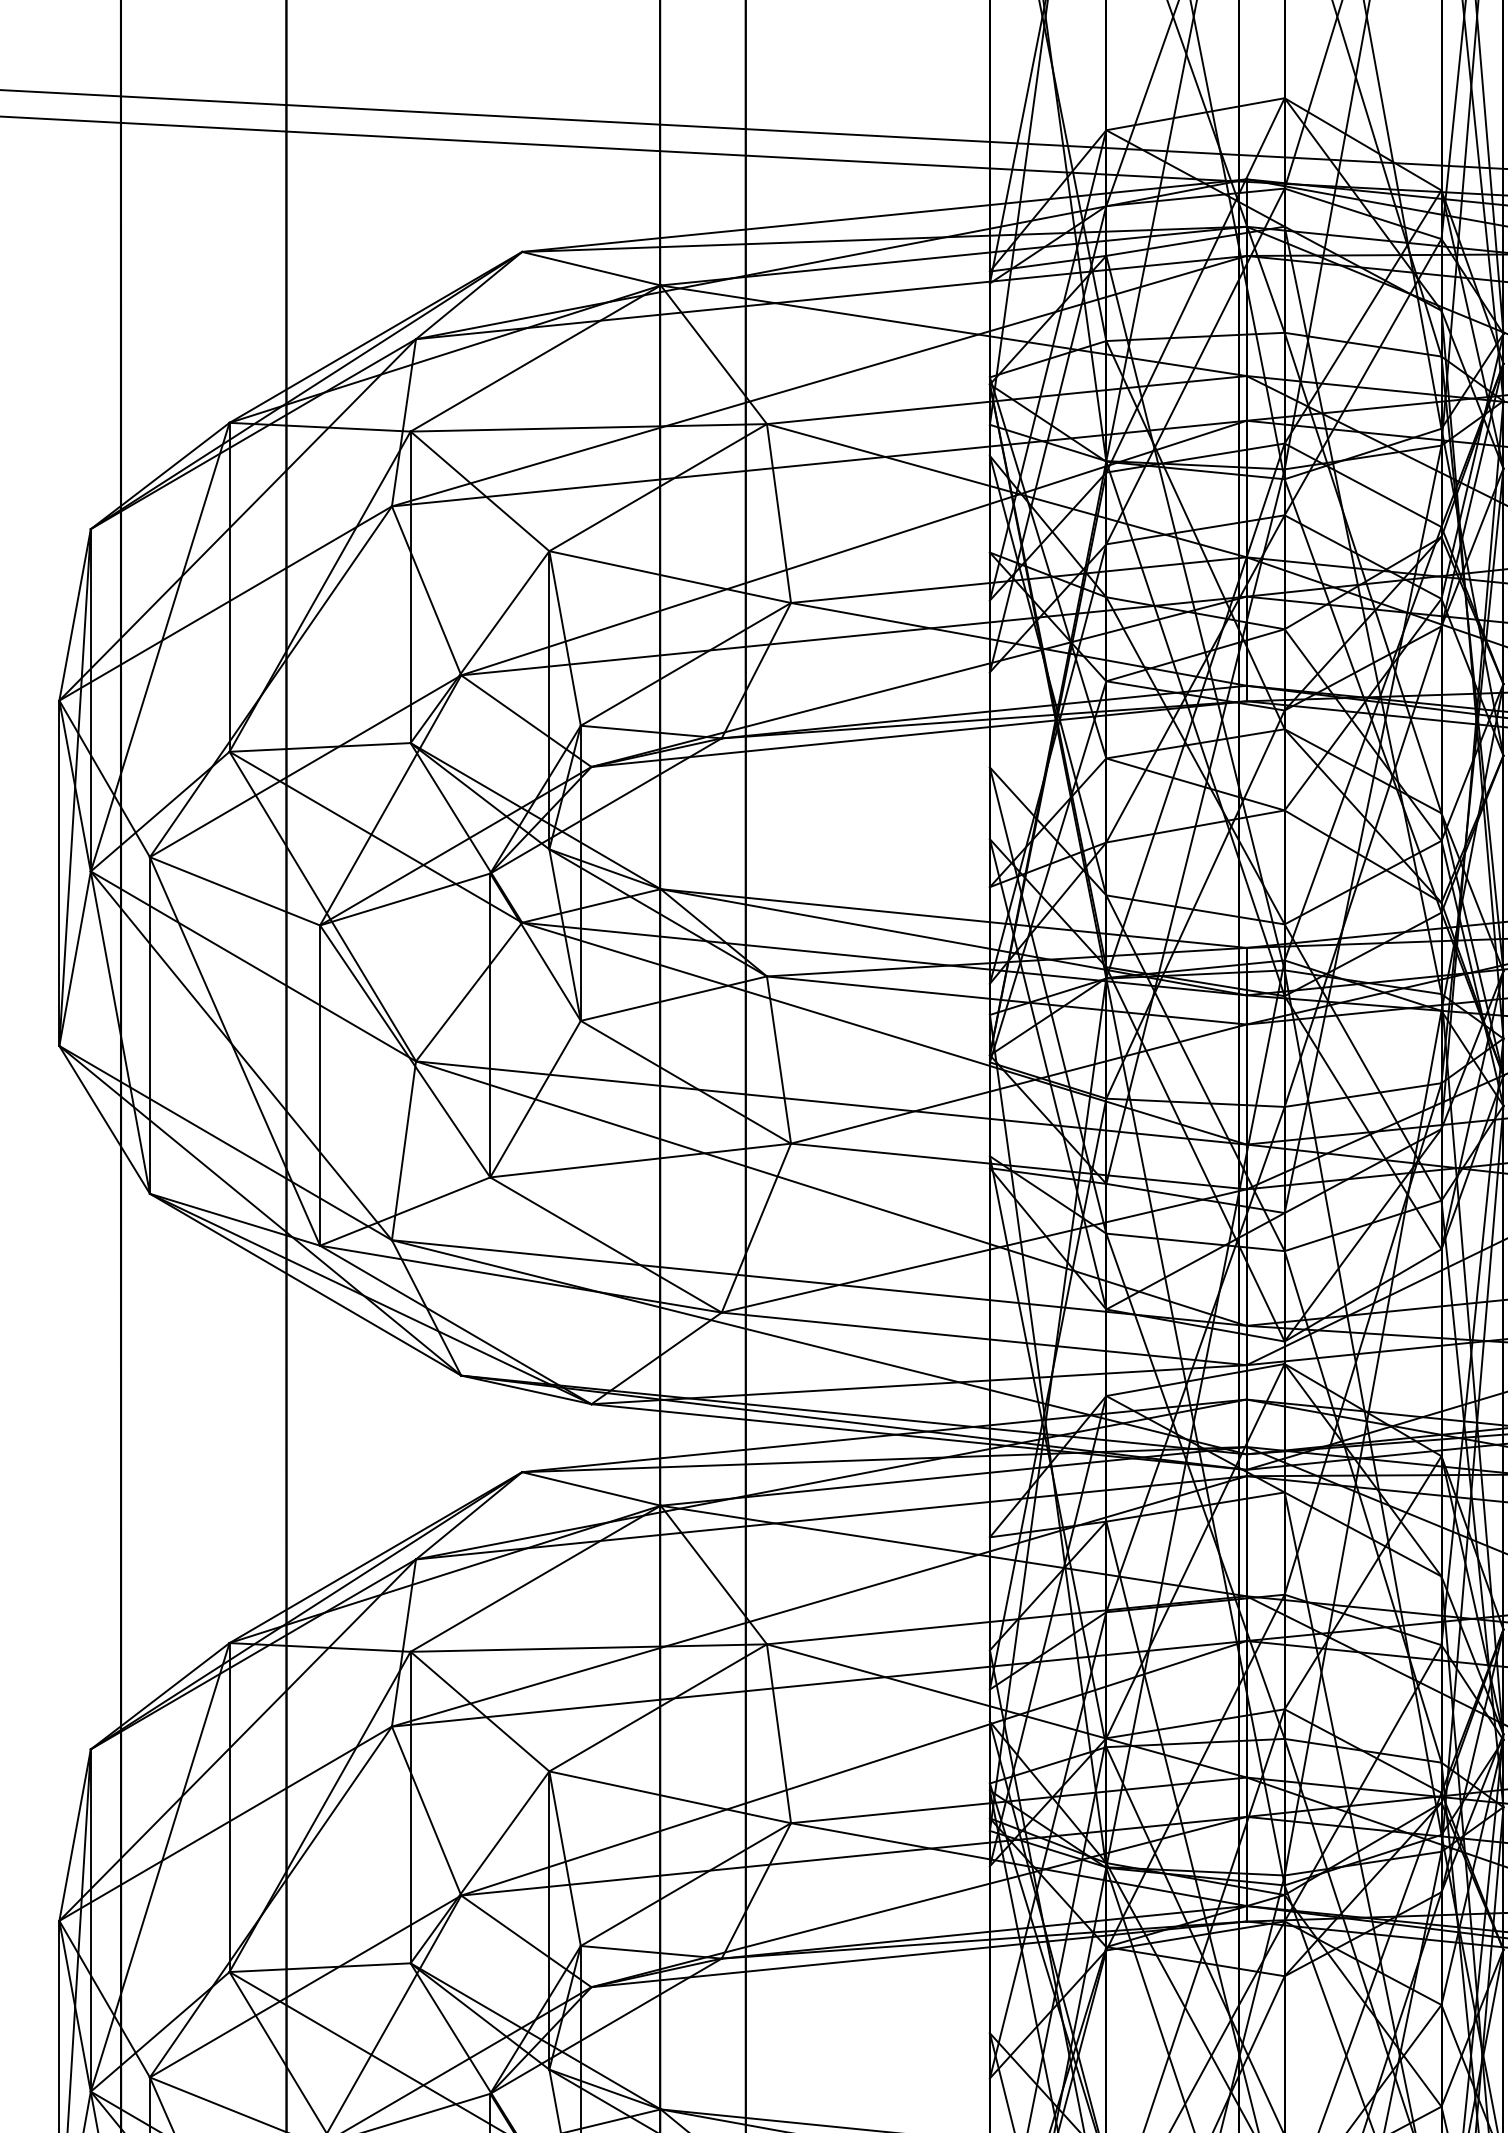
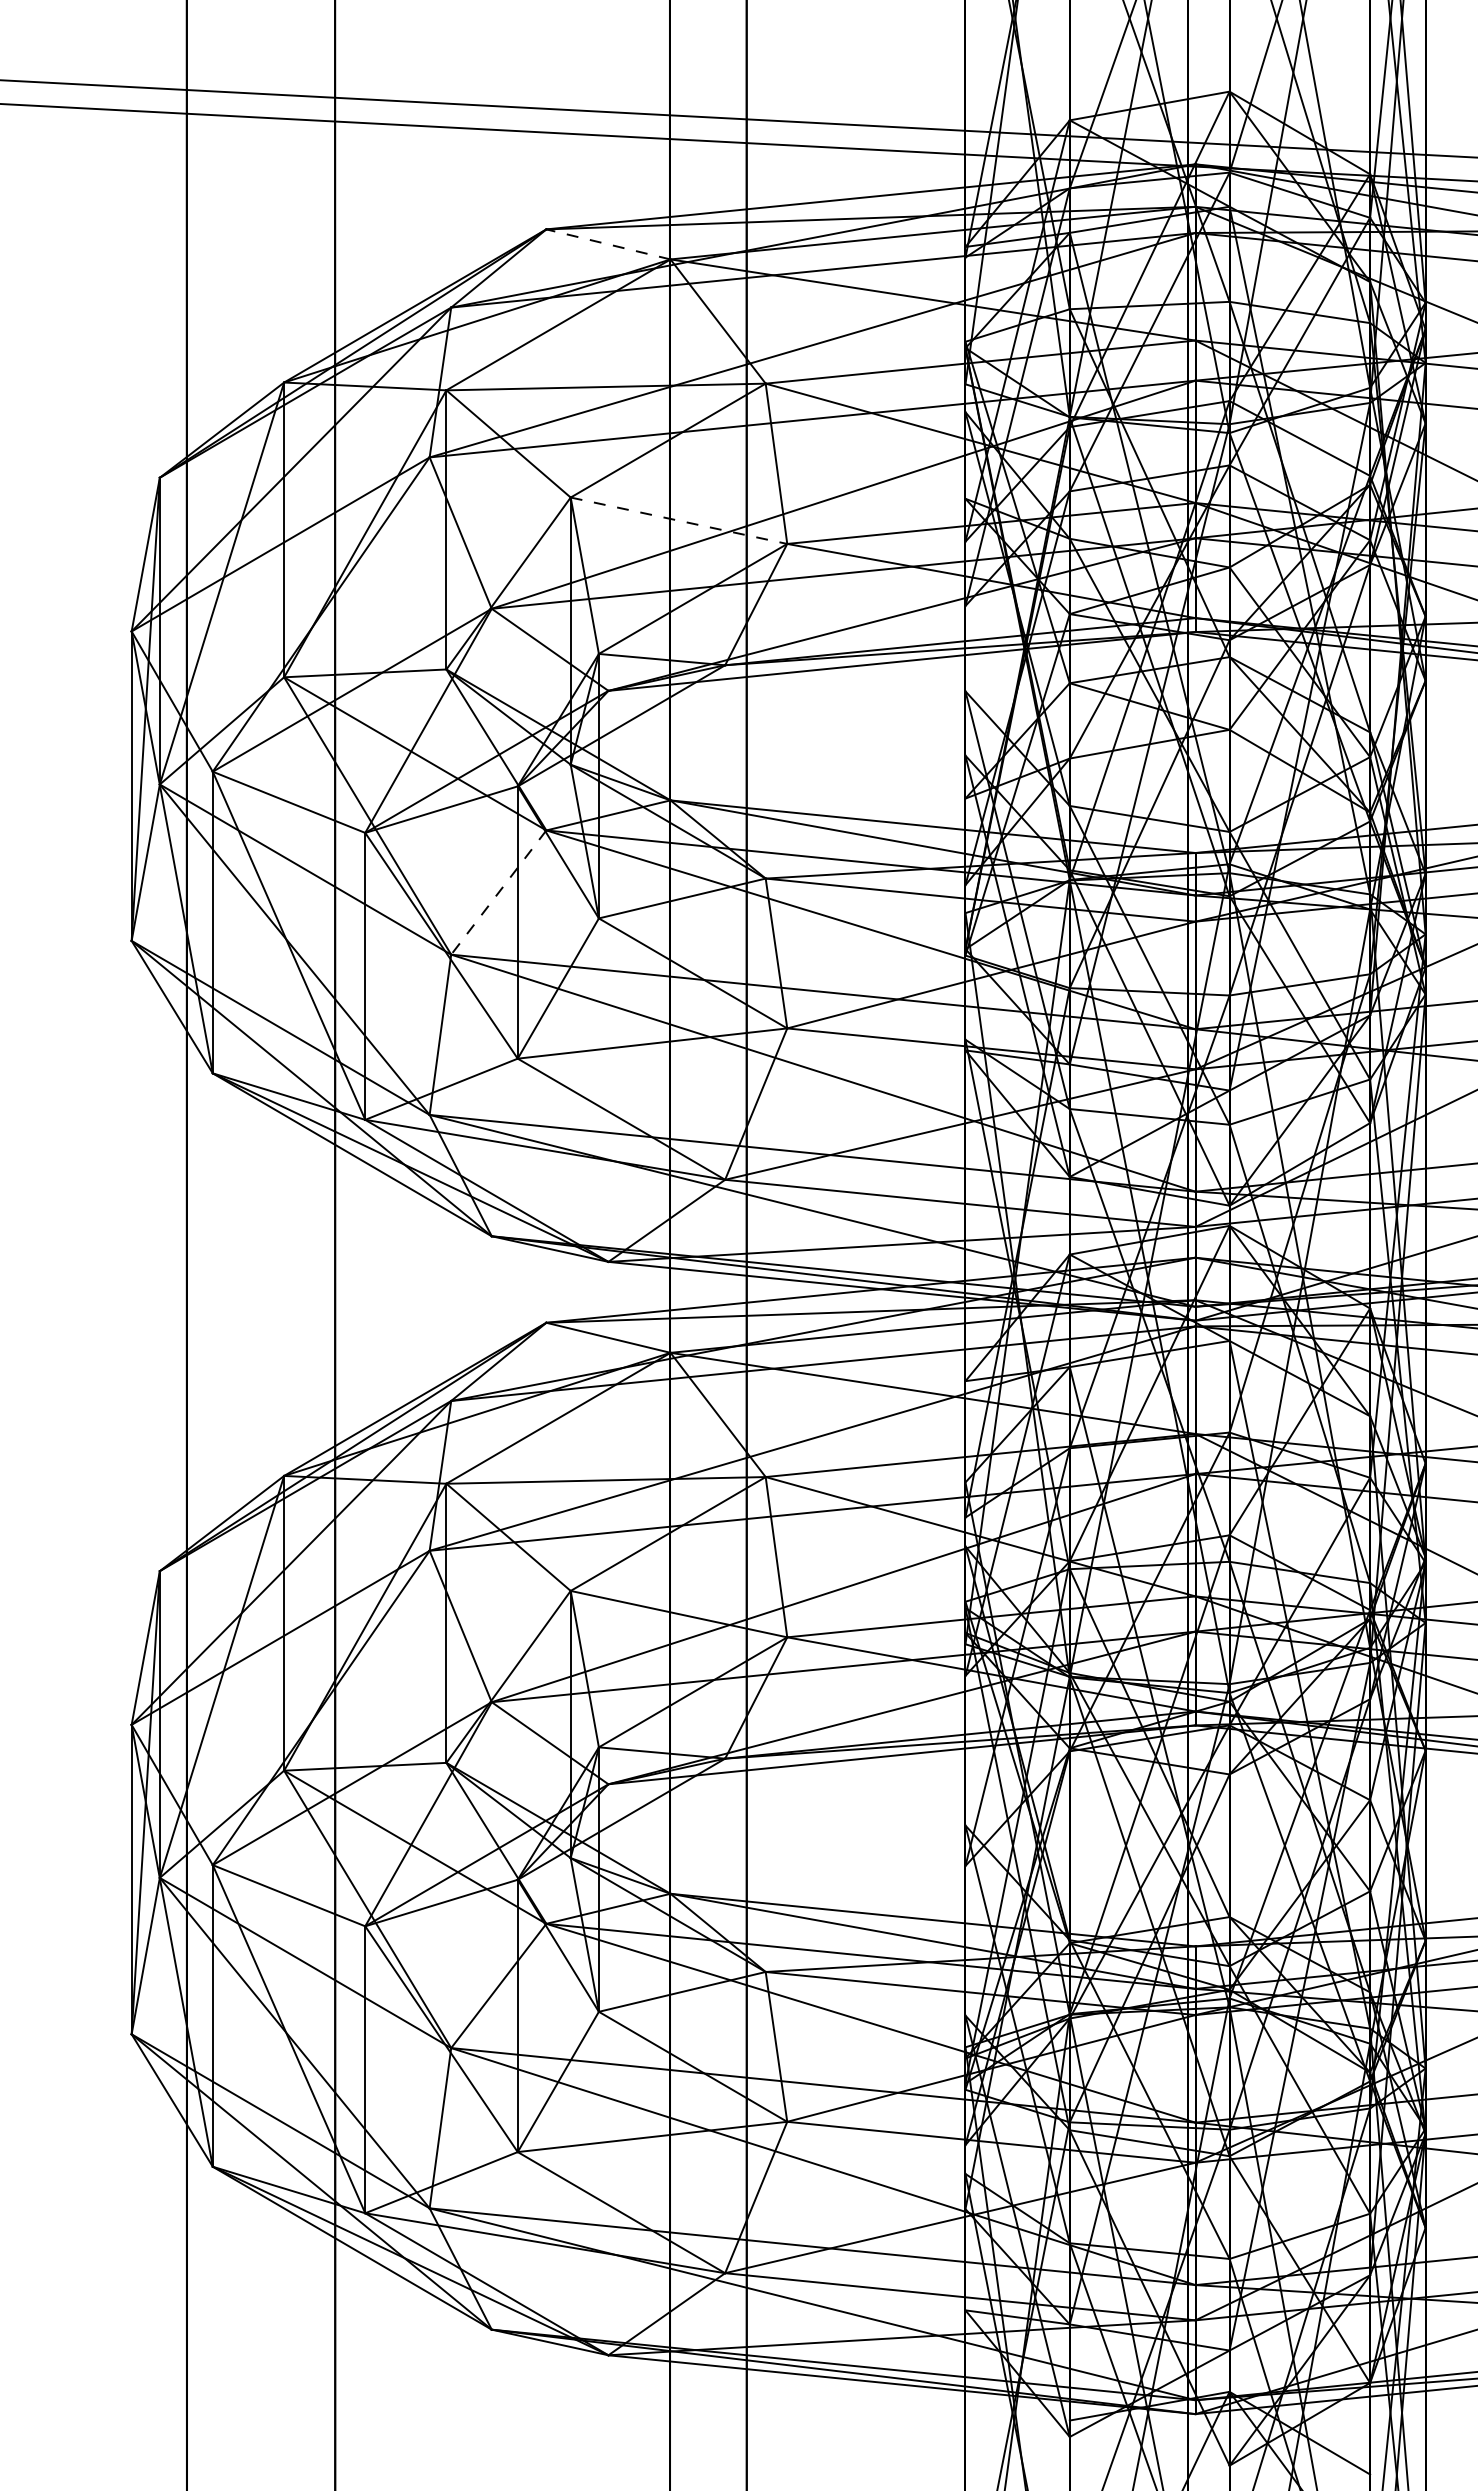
line: (591, 268) -> (608, 244), solid -> dashed
line: (669, 576) -> (678, 520), solid -> dashed
line: (468, 991) -> (498, 892), solid -> dashed

